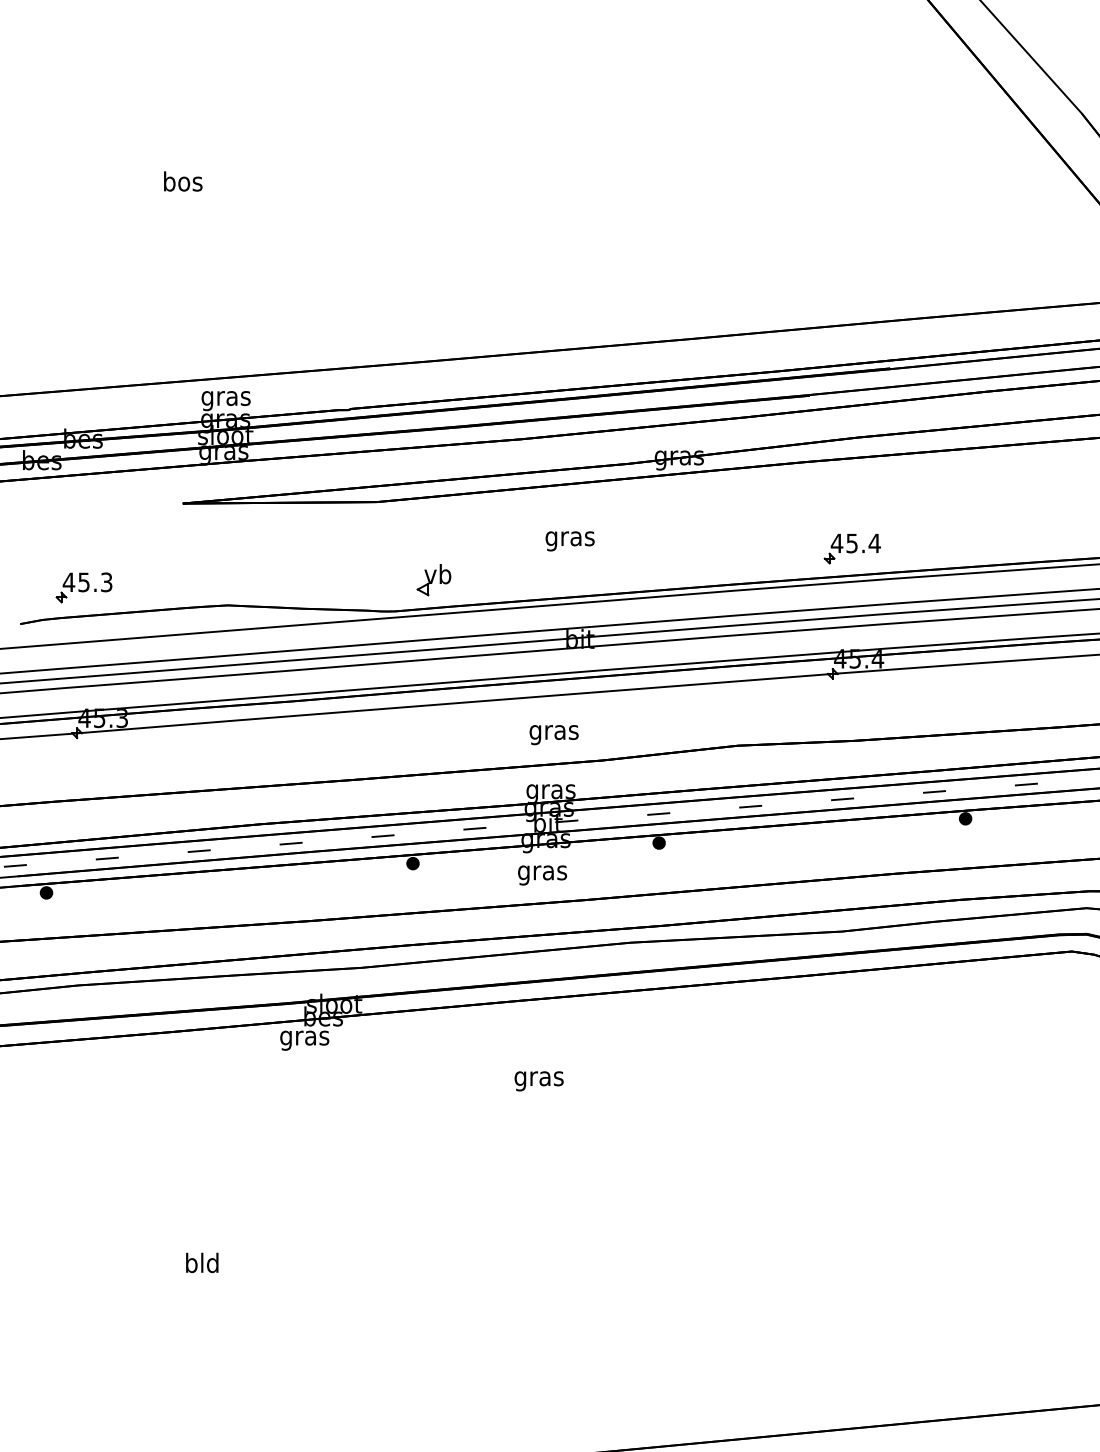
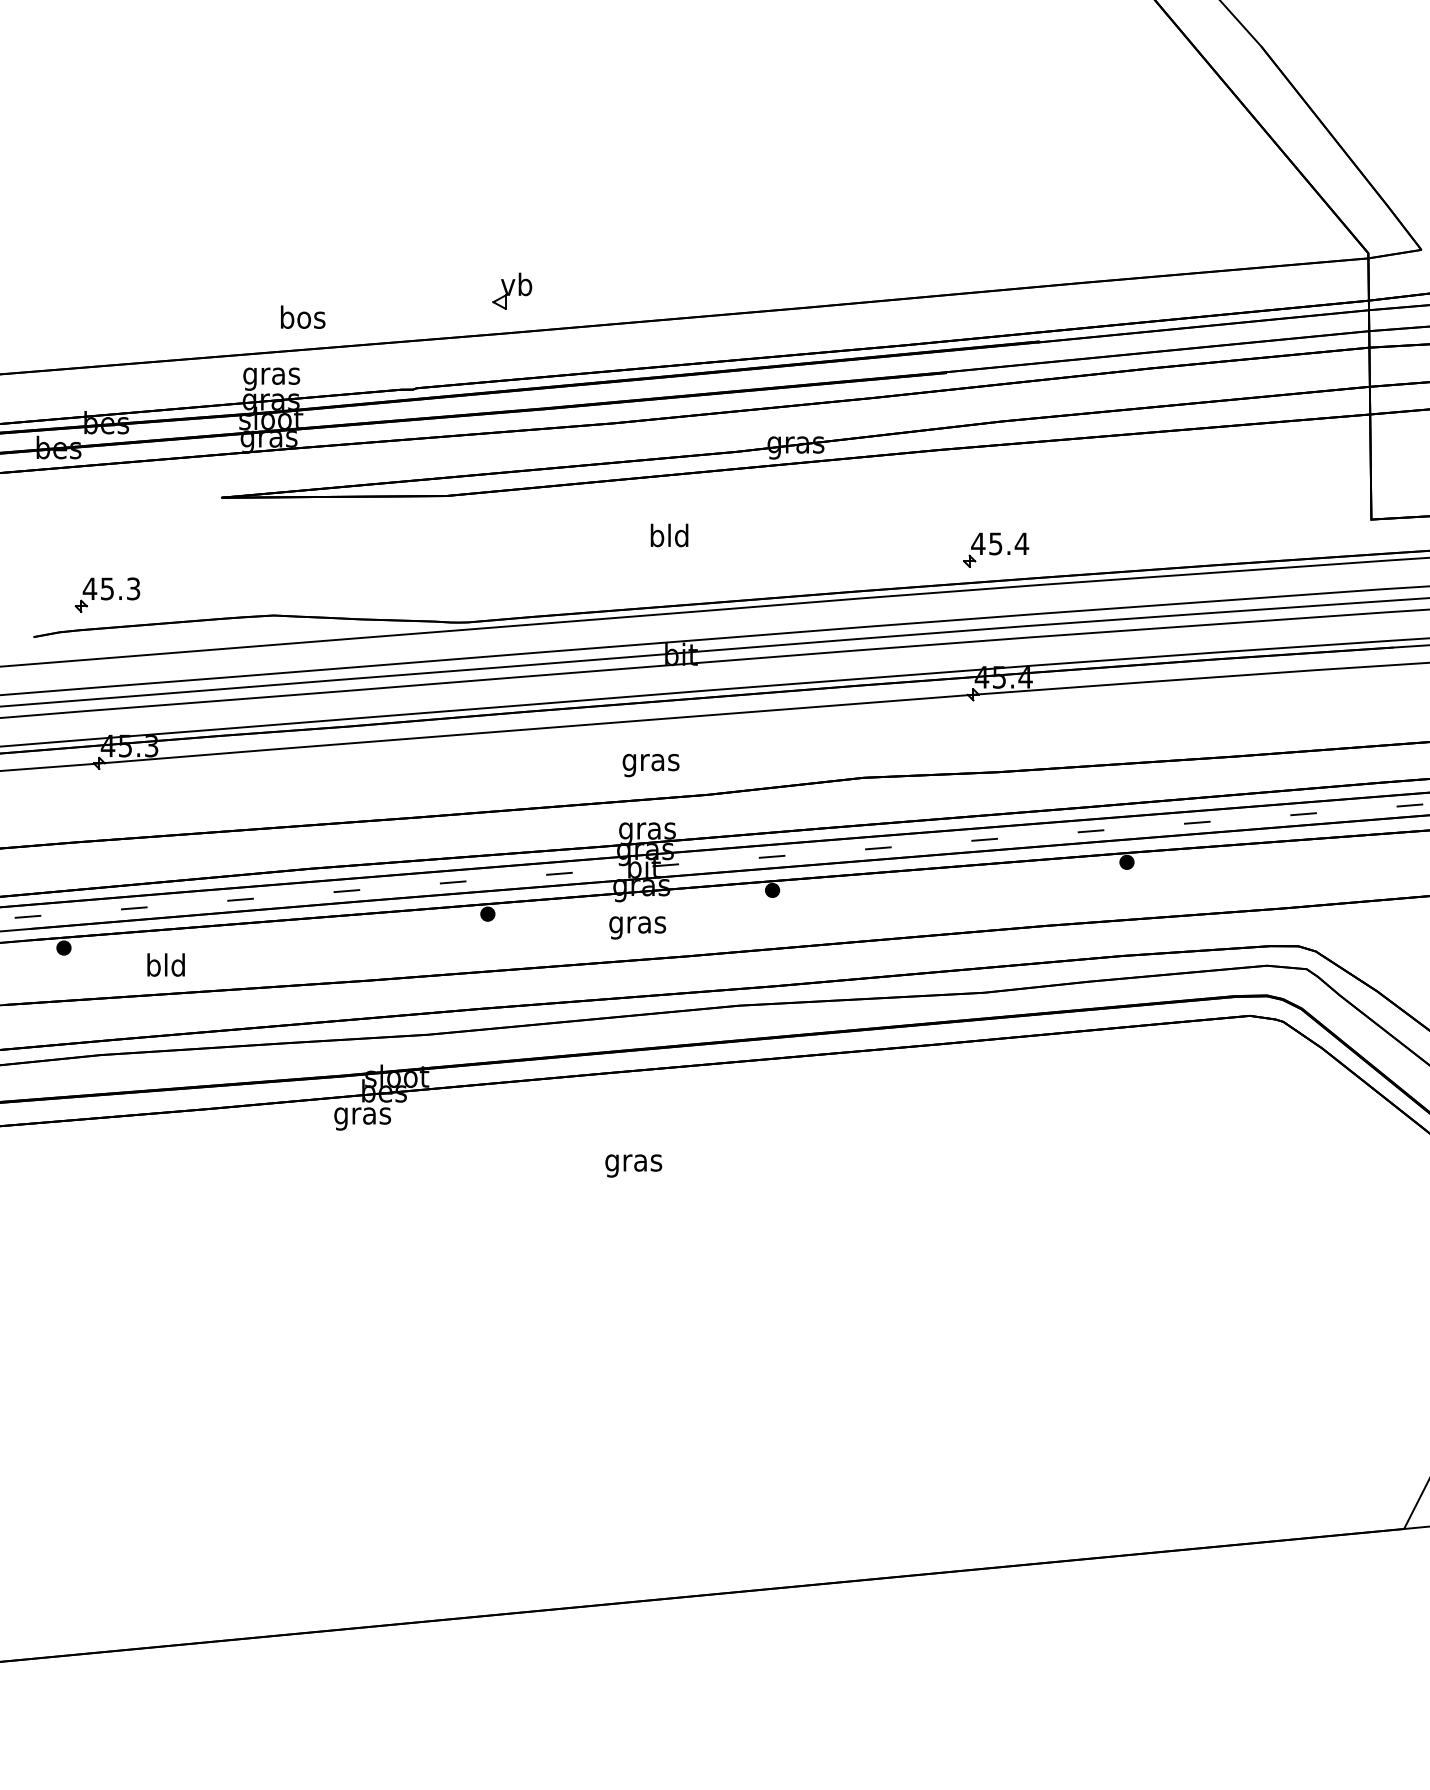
text: (183, 180) -> (303, 316), moved
text: (570, 538) -> (669, 538), gras -> bld
part: (434, 579) -> (512, 290), moved
text: (201, 1262) -> (165, 964), moved

